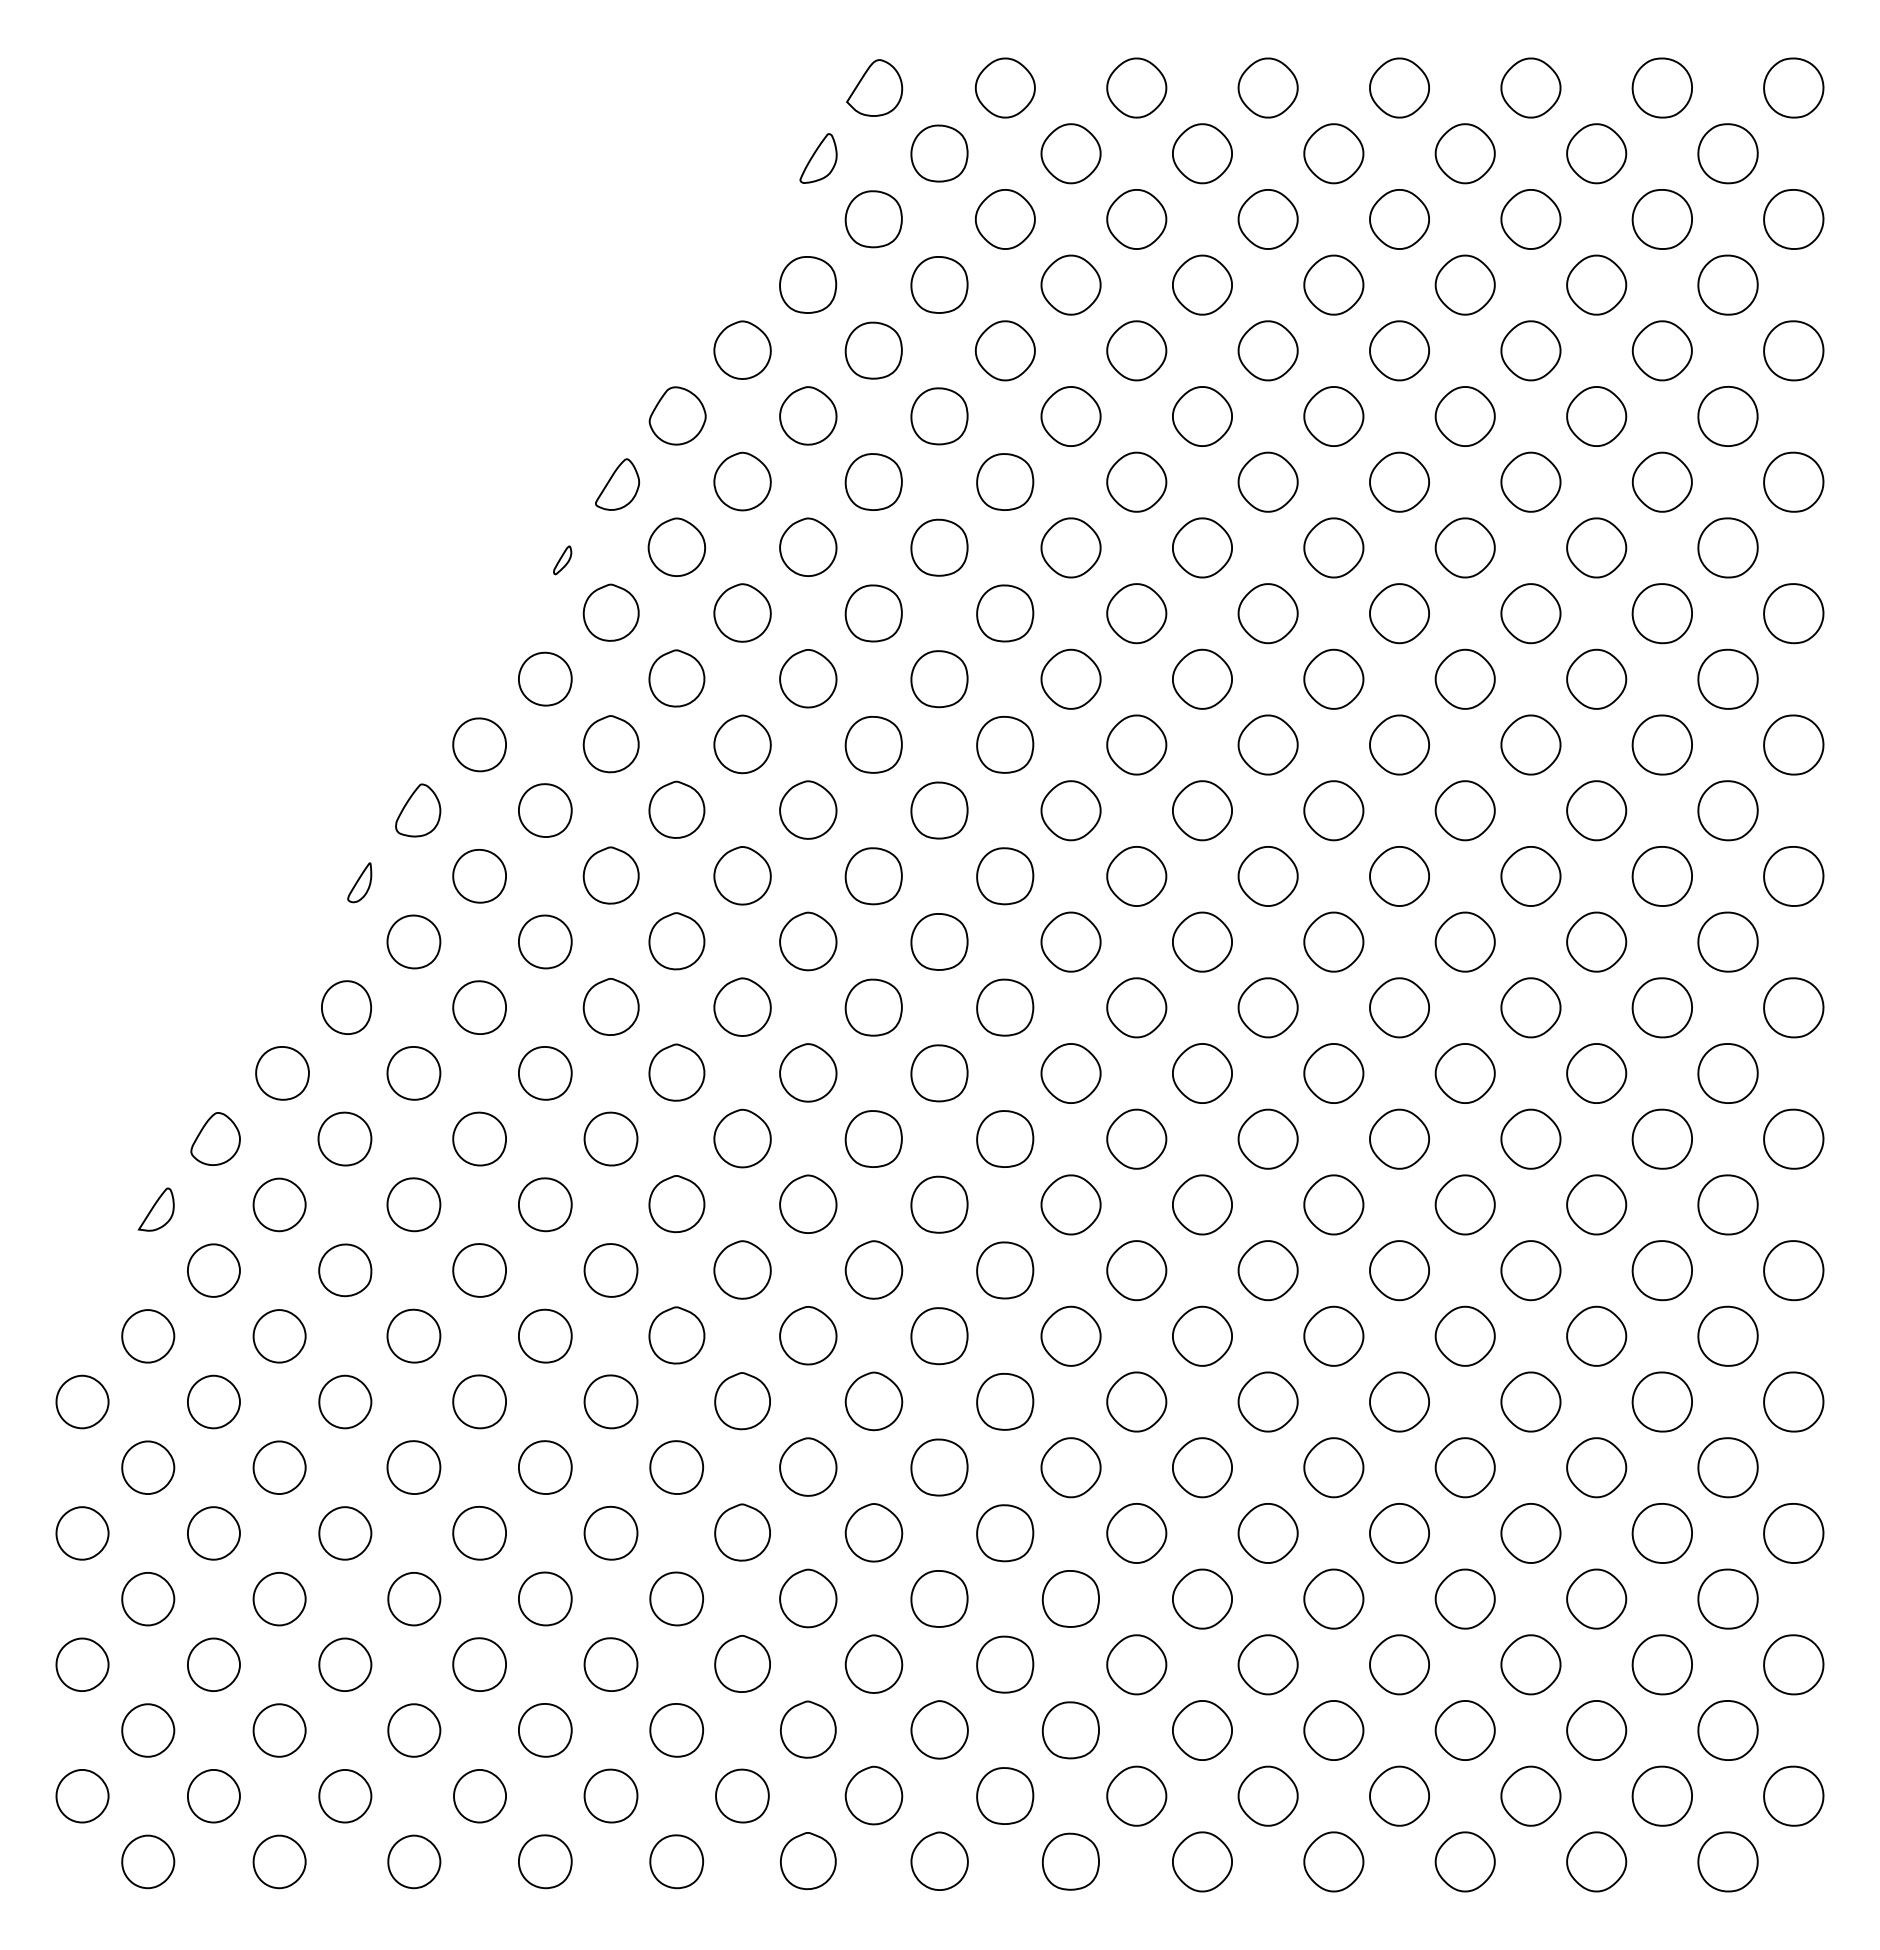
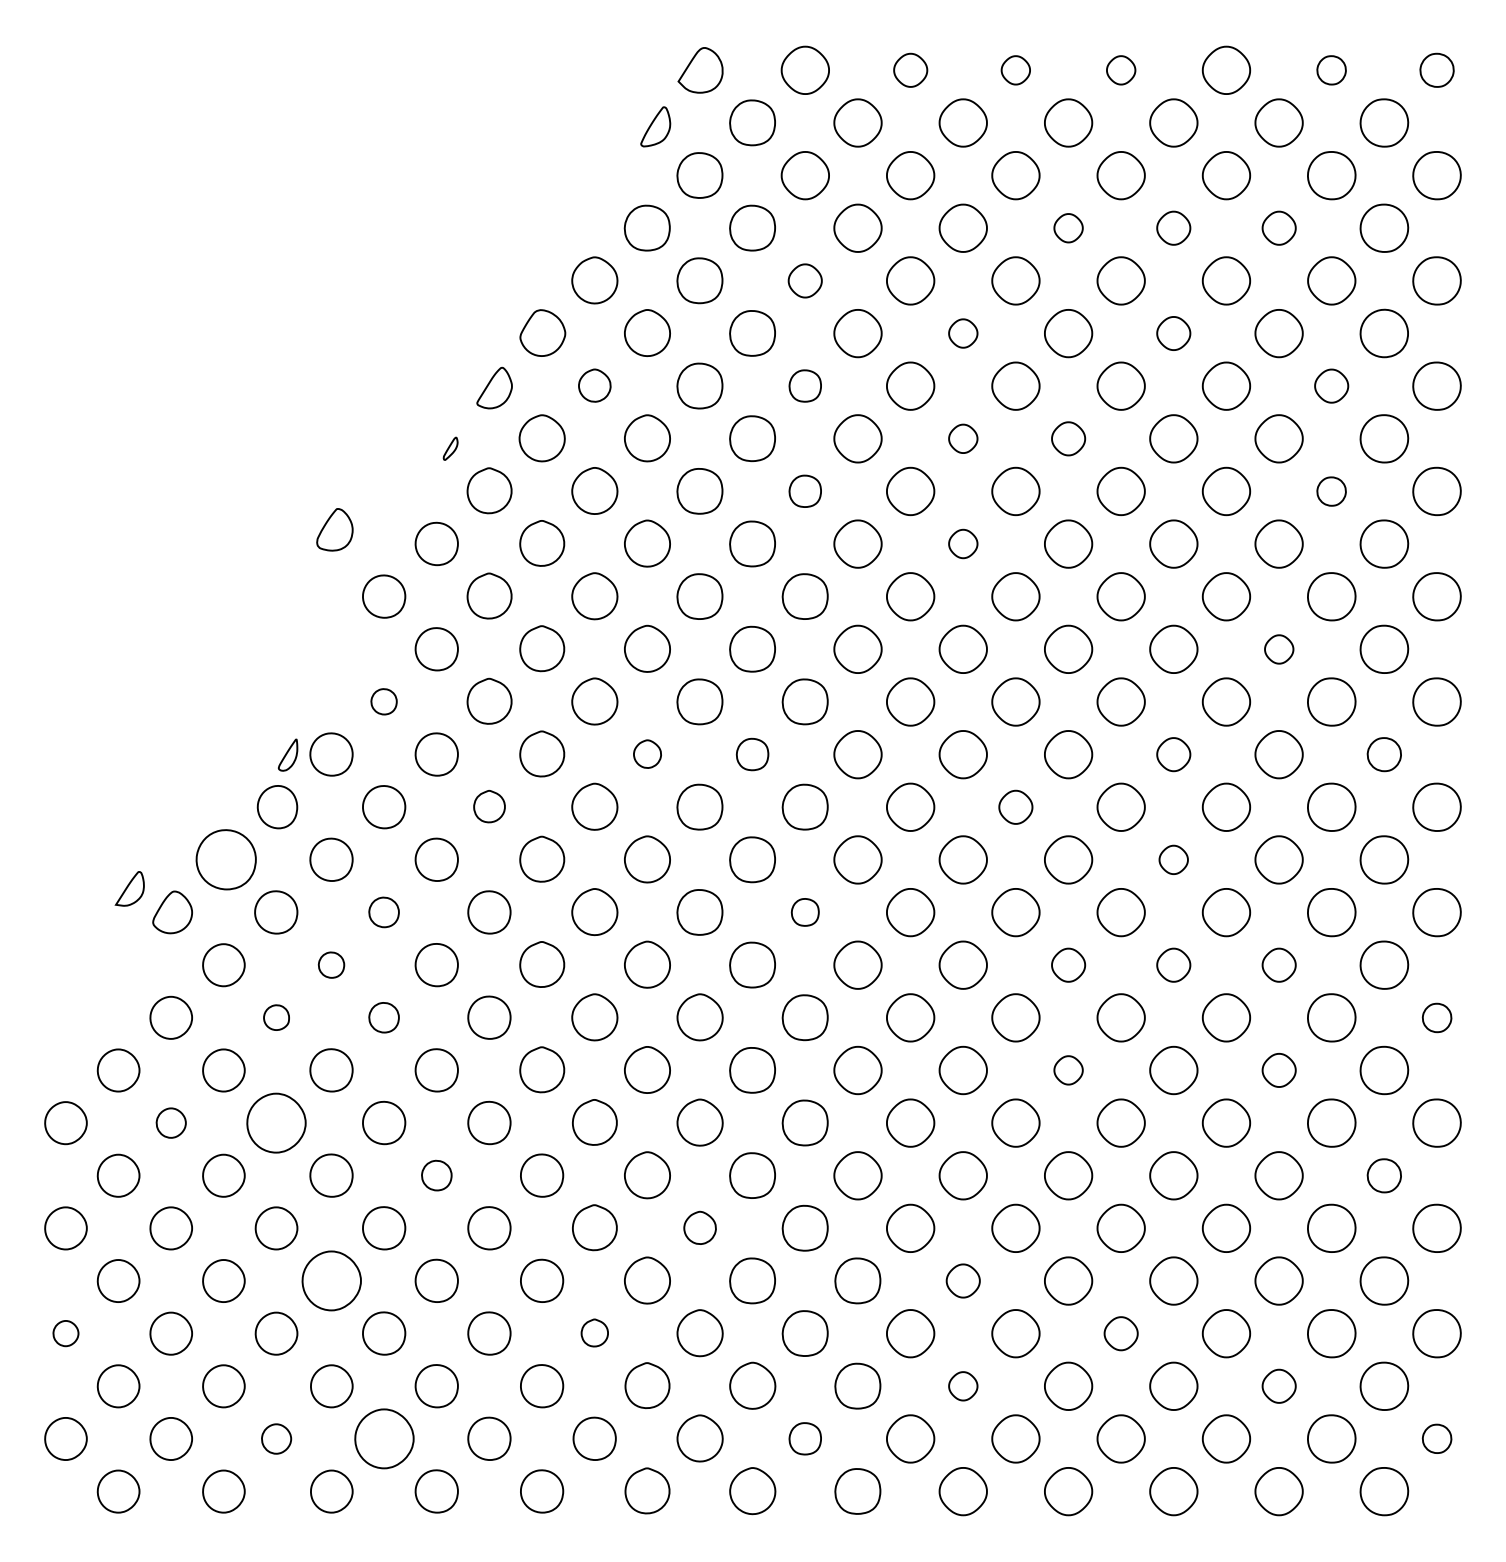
part: (1136, 87) -> (910, 69), size x0.7
part: (1267, 87) -> (1015, 69), size x0.6
part: (1399, 87) -> (1121, 69), size x0.6
part: (1661, 87) -> (1331, 69), size x0.6
part: (1793, 87) -> (1436, 69), size x0.7
part: (1333, 284) -> (1068, 227), size x0.6
part: (1464, 284) -> (1173, 227), size x0.7
part: (1596, 284) -> (1278, 227), size x0.7
part: (1004, 350) -> (804, 280), size x0.7
part: (1202, 416) -> (963, 333), size x0.6
part: (1464, 416) -> (1173, 333), size x0.7
part: (742, 481) -> (594, 385), size x0.7
part: (1005, 481) -> (805, 385), size x0.7
part: (1661, 481) -> (1331, 385), size x0.7
part: (1202, 547) -> (963, 438), size x0.6
part: (1333, 547) -> (1068, 438), size x0.7
part: (1005, 613) -> (805, 491), size x0.7
part: (1661, 613) -> (1331, 491), size x0.6
part: (1202, 678) -> (963, 543), size x0.6
part: (418, 810) -> (335, 529), moved
part: (1596, 810) -> (1278, 649), size x0.6
part: (479, 875) -> (384, 701), size x0.6
part: (359, 882) -> (287, 754), moved
part: (808, 941) -> (647, 754), size x0.6
part: (939, 941) -> (752, 754), size x0.7
part: (1464, 941) -> (1173, 754), size x0.7
part: (1727, 941) -> (1383, 754), size x0.7
part: (610, 1006) -> (489, 806), size x0.7
part: (1267, 1007) -> (1015, 807), size x0.7
part: (282, 1073) -> (226, 859), size x1.4
part: (1464, 1073) -> (1173, 859), size x0.6
part: (479, 1138) -> (384, 911), size x0.7
part: (1005, 1138) -> (805, 911), size x0.6
part: (413, 1204) -> (331, 964), size x0.6
part: (1333, 1204) -> (1068, 964), size x0.7
part: (1464, 1204) -> (1173, 964), size x0.7
part: (1596, 1204) -> (1278, 964), size x0.7
part: (155, 1209) -> (129, 888), moved
part: (345, 1270) -> (276, 1017), size x0.6
part: (479, 1270) -> (384, 1017), size x0.7
part: (1793, 1270) -> (1436, 1017), size x0.6
part: (1333, 1335) -> (1068, 1069), size x0.6
part: (1596, 1335) -> (1278, 1069), size x0.7
part: (213, 1401) -> (170, 1122), size x0.7
part: (345, 1401) -> (276, 1122), size x1.4
part: (545, 1467) -> (436, 1175), size x0.7
part: (1727, 1467) -> (1383, 1175), size x0.7
part: (873, 1532) -> (699, 1227), size x0.7
part: (1202, 1598) -> (963, 1280), size x0.7
part: (414, 1599) -> (331, 1281), size x1.4
part: (742, 1663) -> (594, 1332), size x0.6
part: (82, 1664) -> (65, 1333), size x0.6
part: (1399, 1664) -> (1121, 1333), size x0.7
part: (1202, 1730) -> (963, 1386), size x0.6
part: (1596, 1730) -> (1278, 1386), size x0.7
part: (1005, 1795) -> (805, 1438), size x0.7
part: (1793, 1795) -> (1436, 1438), size x0.6
part: (345, 1796) -> (276, 1439), size x0.7
part: (479, 1796) -> (384, 1439), size x1.4

